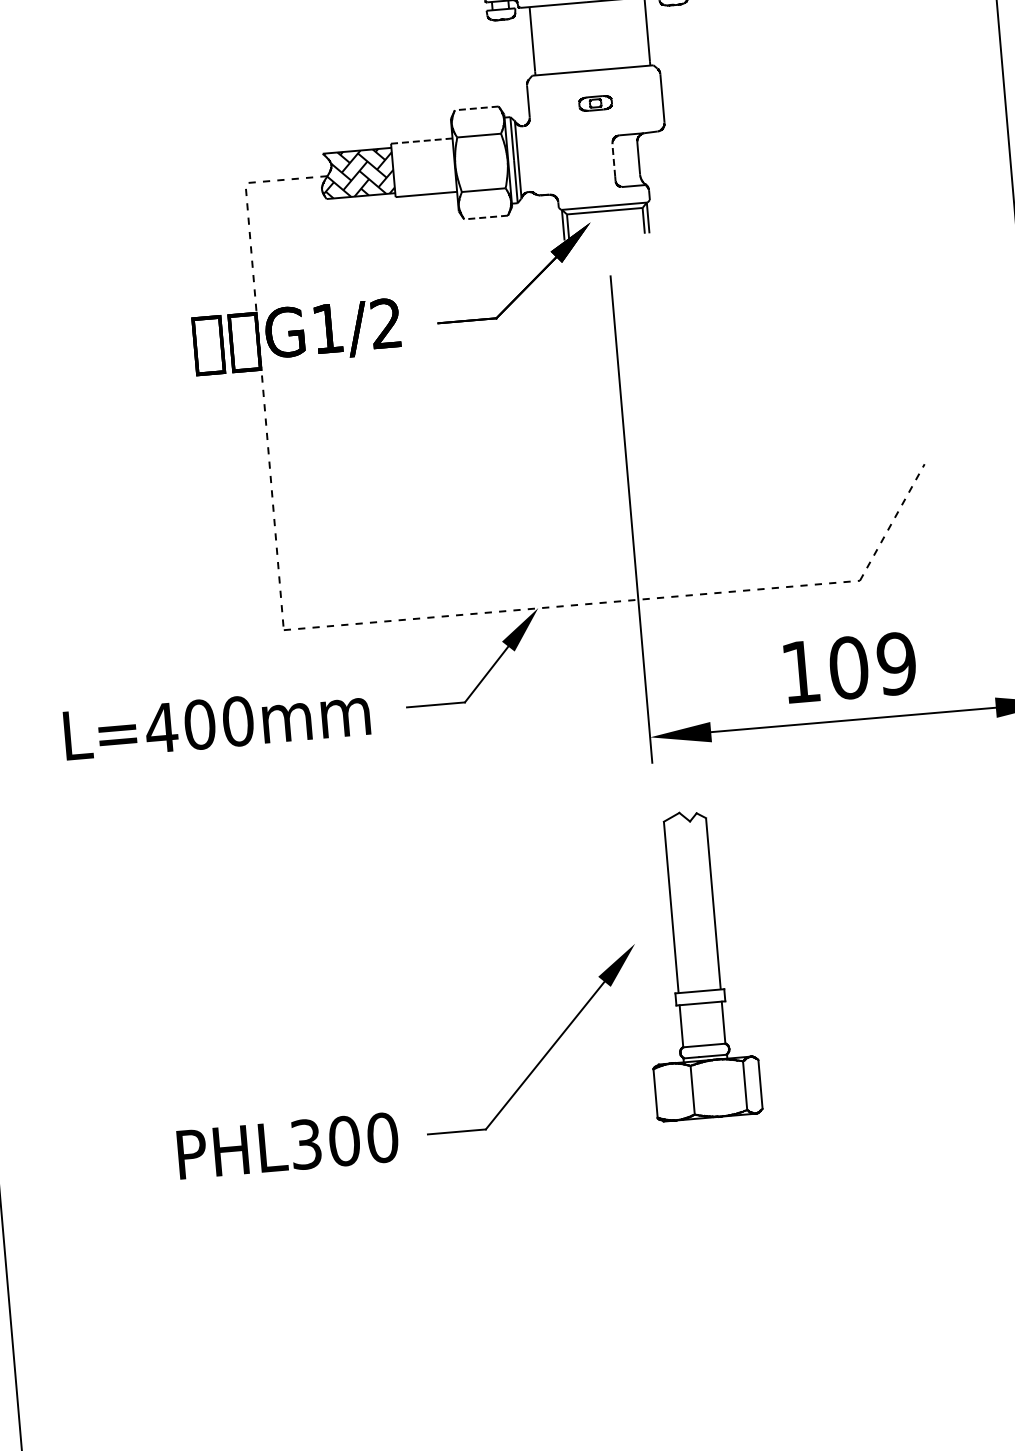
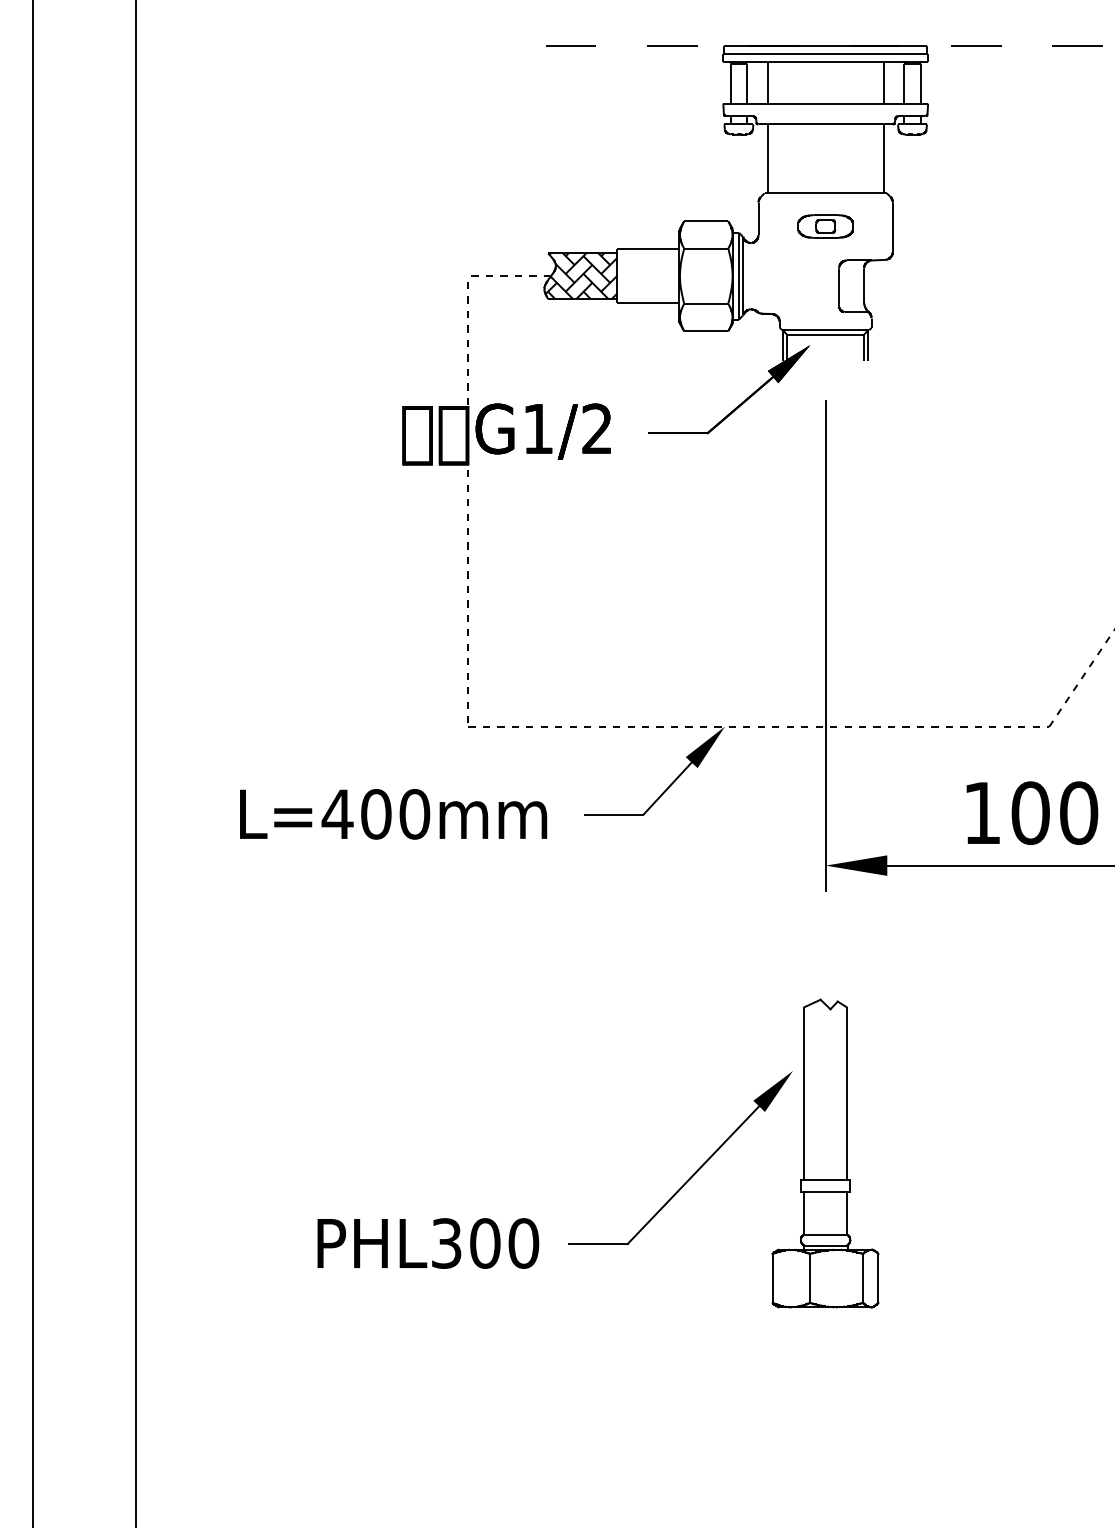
part: (595, 103) -> (825, 226), size x1.67
line: (476, 108) -> (705, 221), dashed -> solid
line: (421, 141) -> (648, 249), dashed -> solid
line: (613, 159) -> (838, 284), dashed -> solid
line: (485, 217) -> (705, 331), dashed -> solid
text: (896, 664) -> (1078, 813), 109 -> 100
part: (697, 964) -> (825, 1153), moved

